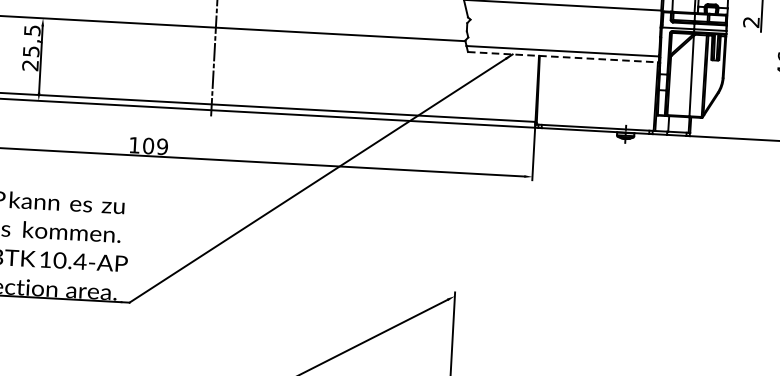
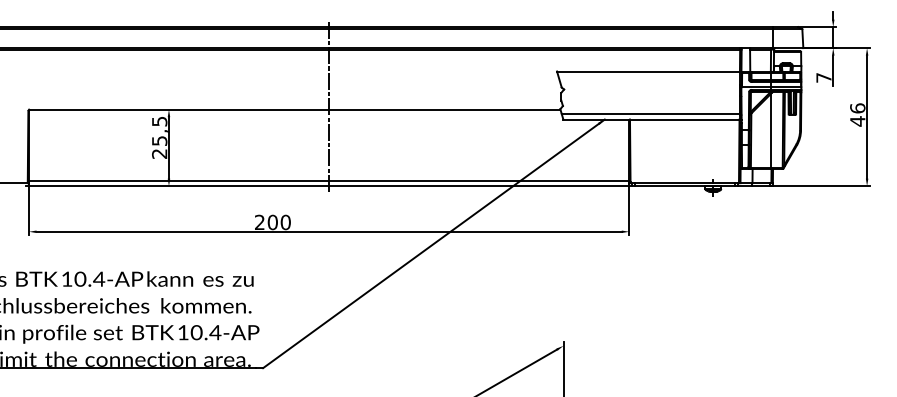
text: (750, 21) -> (823, 77), 2 -> 7
line: (564, 57) -> (652, 119), dashed -> solid
text: (148, 146) -> (272, 222), 109 -> 200

